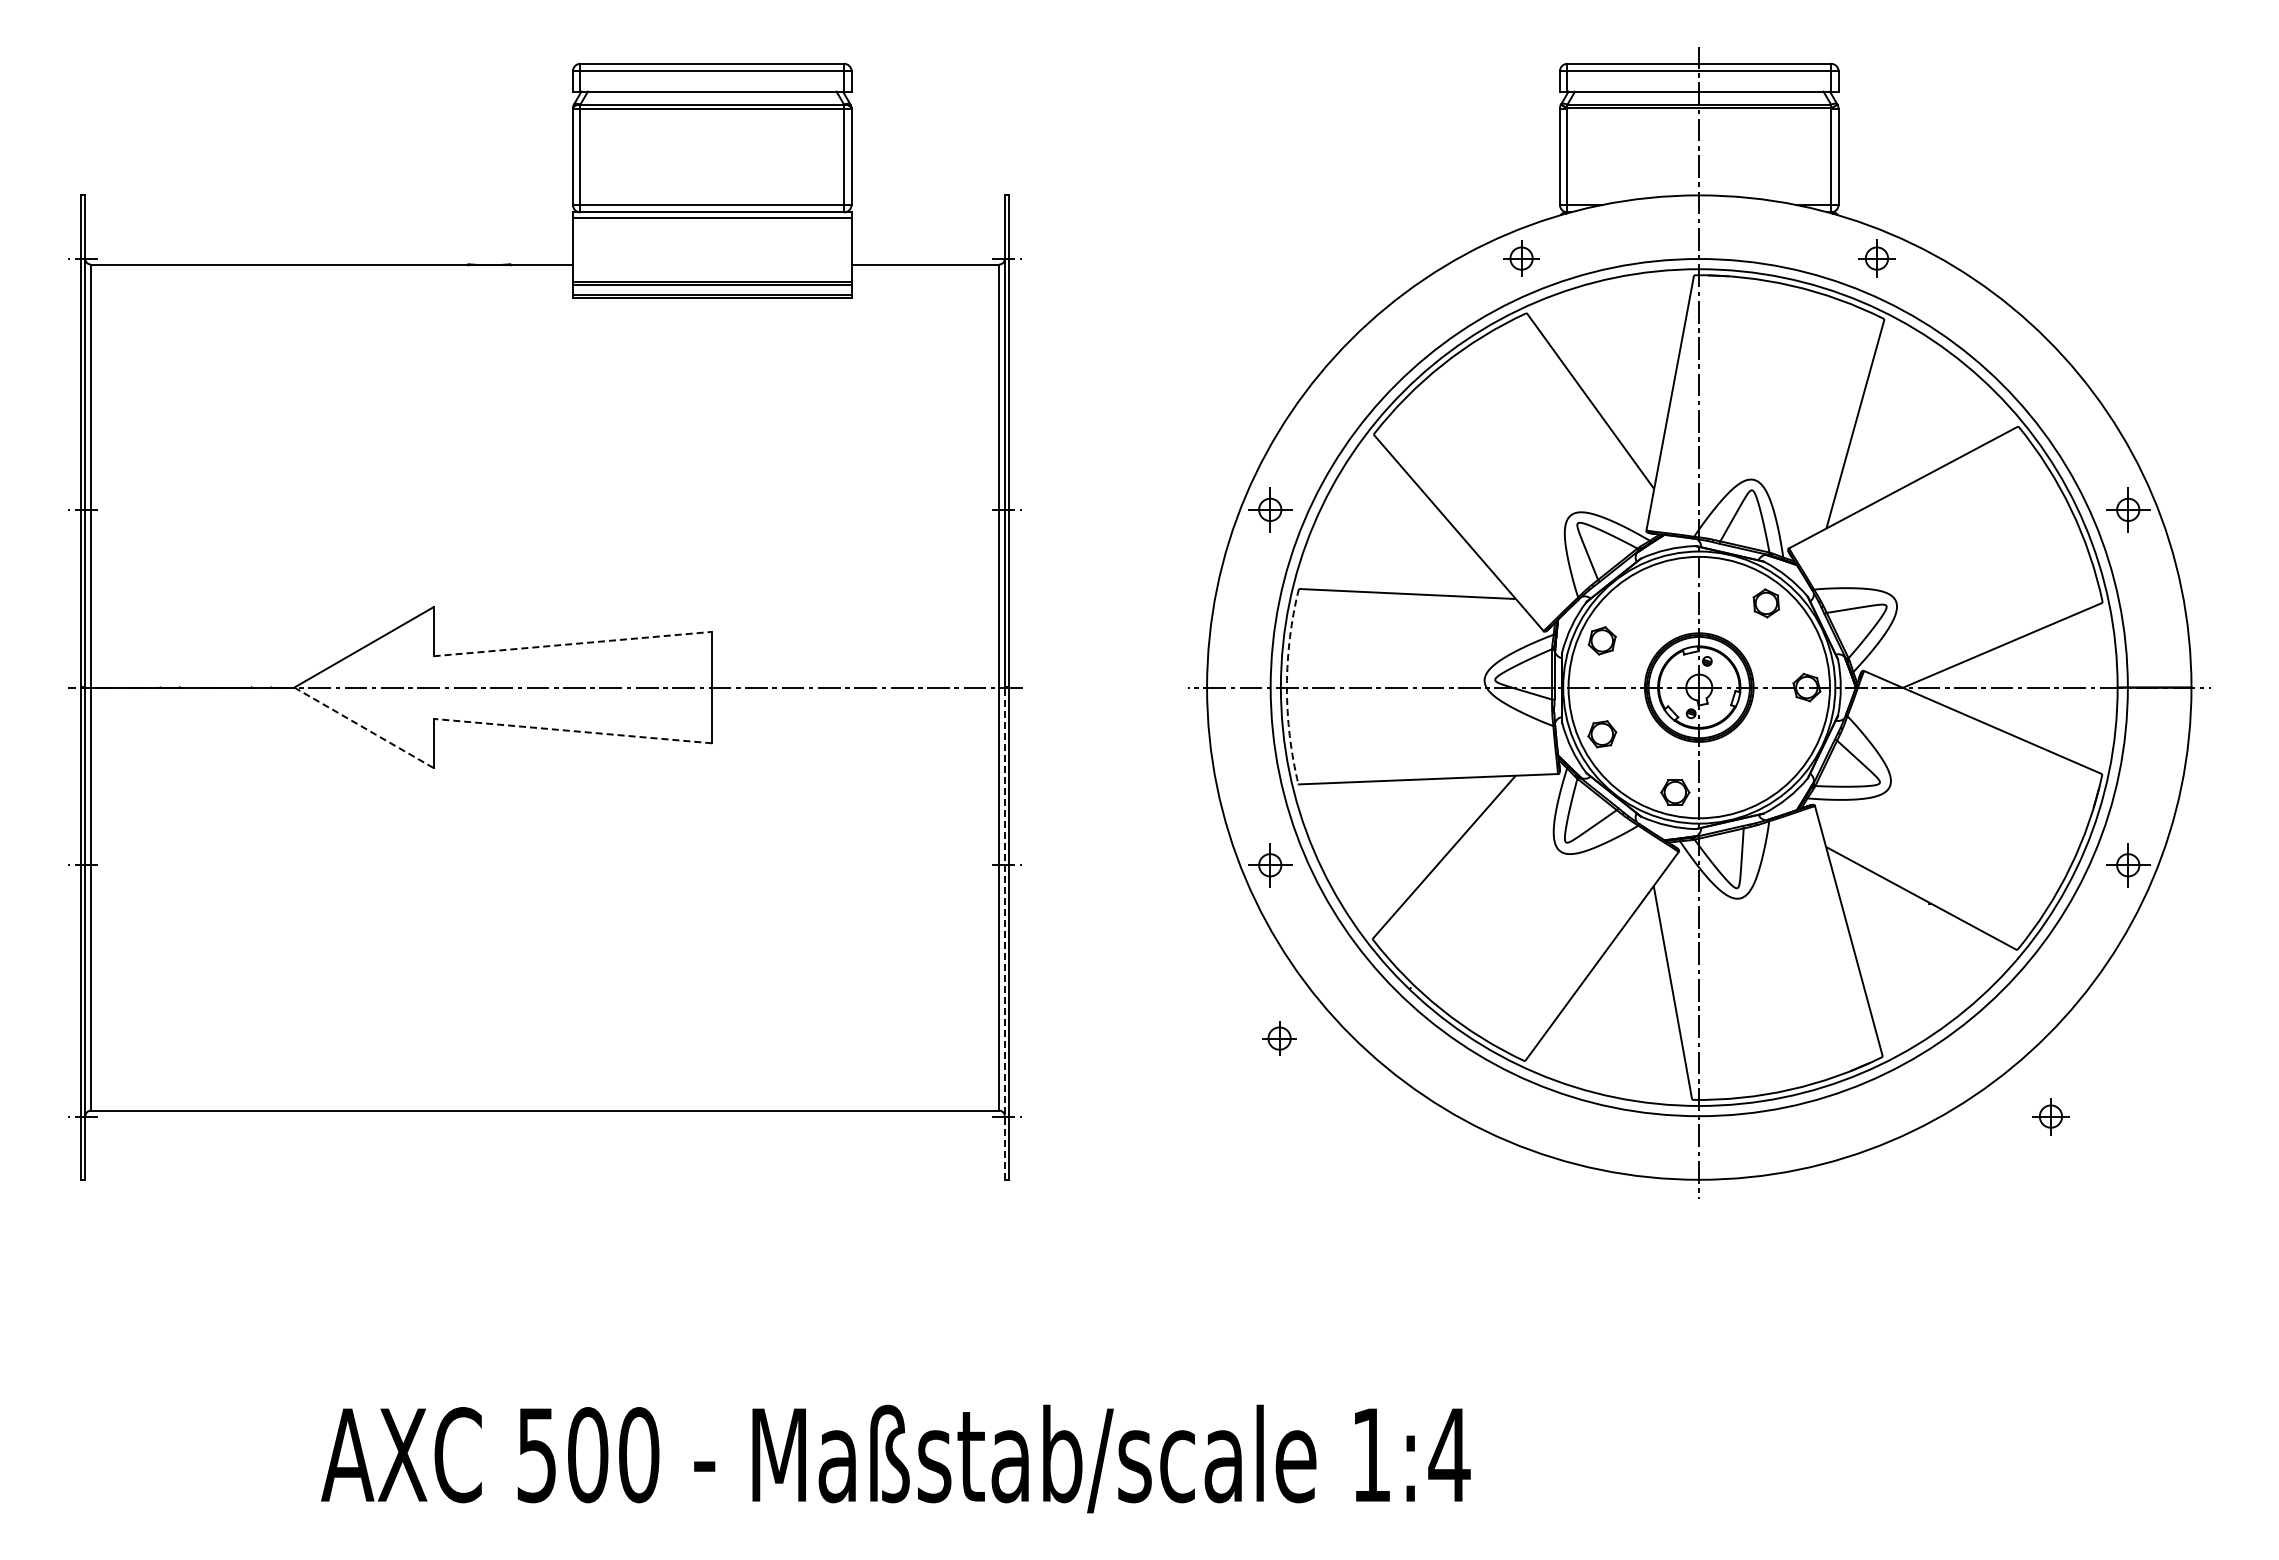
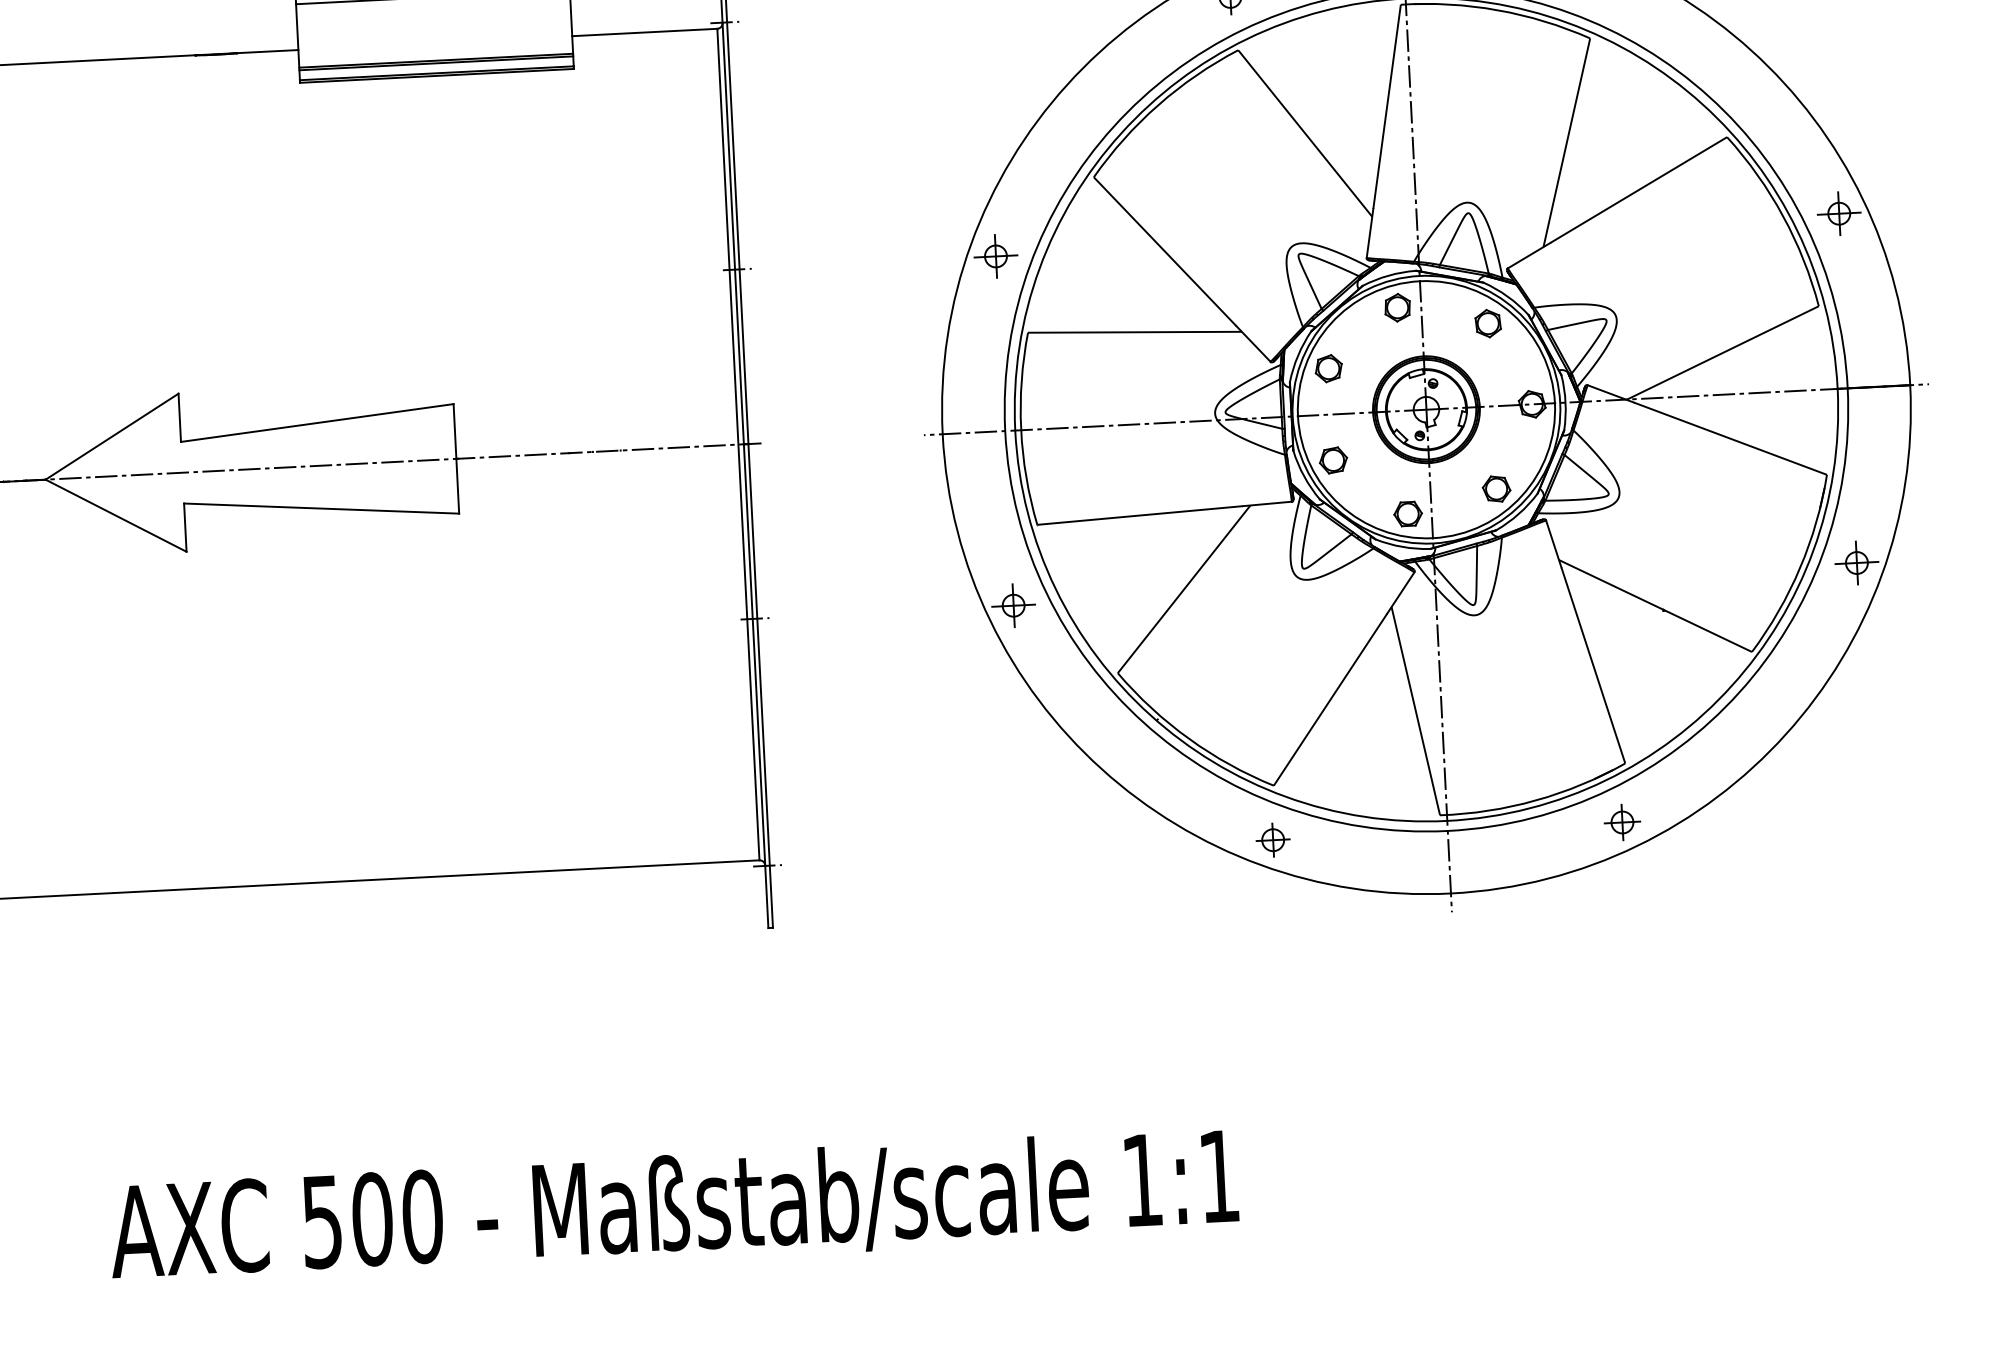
part: (1674, 582) -> (1396, 307), added
line: (572, 644) -> (316, 423), dashed -> solid
arc: (1286, 686) -> (1020, 429), dashed -> solid
line: (363, 727) -> (115, 515), dashed -> solid
line: (572, 731) -> (321, 508), dashed -> solid
part: (1766, 771) -> (1496, 488), added
line: (1004, 933) -> (755, 686), dashed -> solid
part: (1279, 1038) -> (1273, 840), moved
part: (2050, 1116) -> (1621, 822), moved
text: (1449, 1454) -> (1219, 1175), 1:4 -> 1:1

